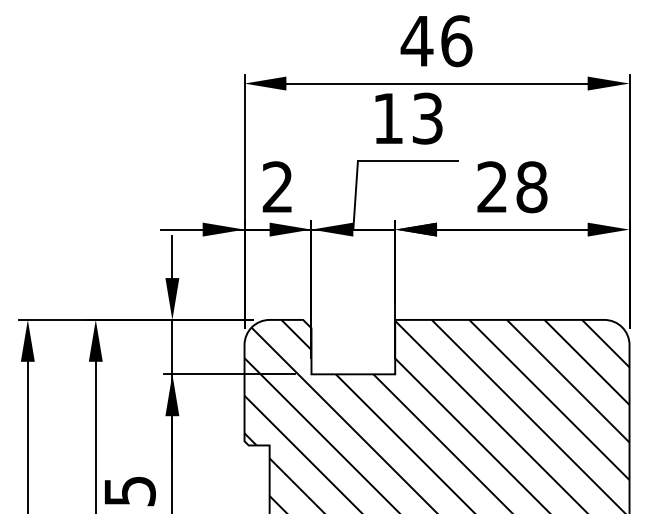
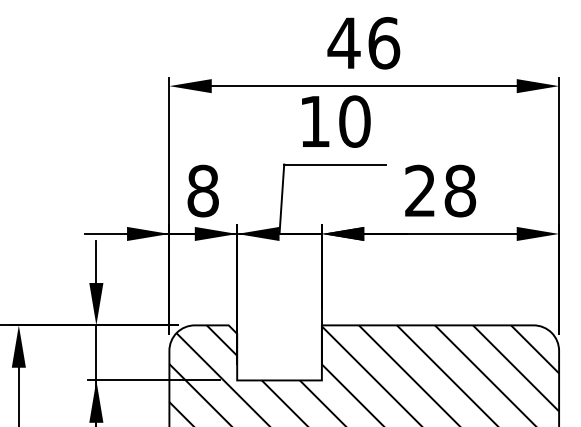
text: (427, 118) -> (354, 121), 13 -> 10
text: (277, 187) -> (202, 191), 2 -> 8

